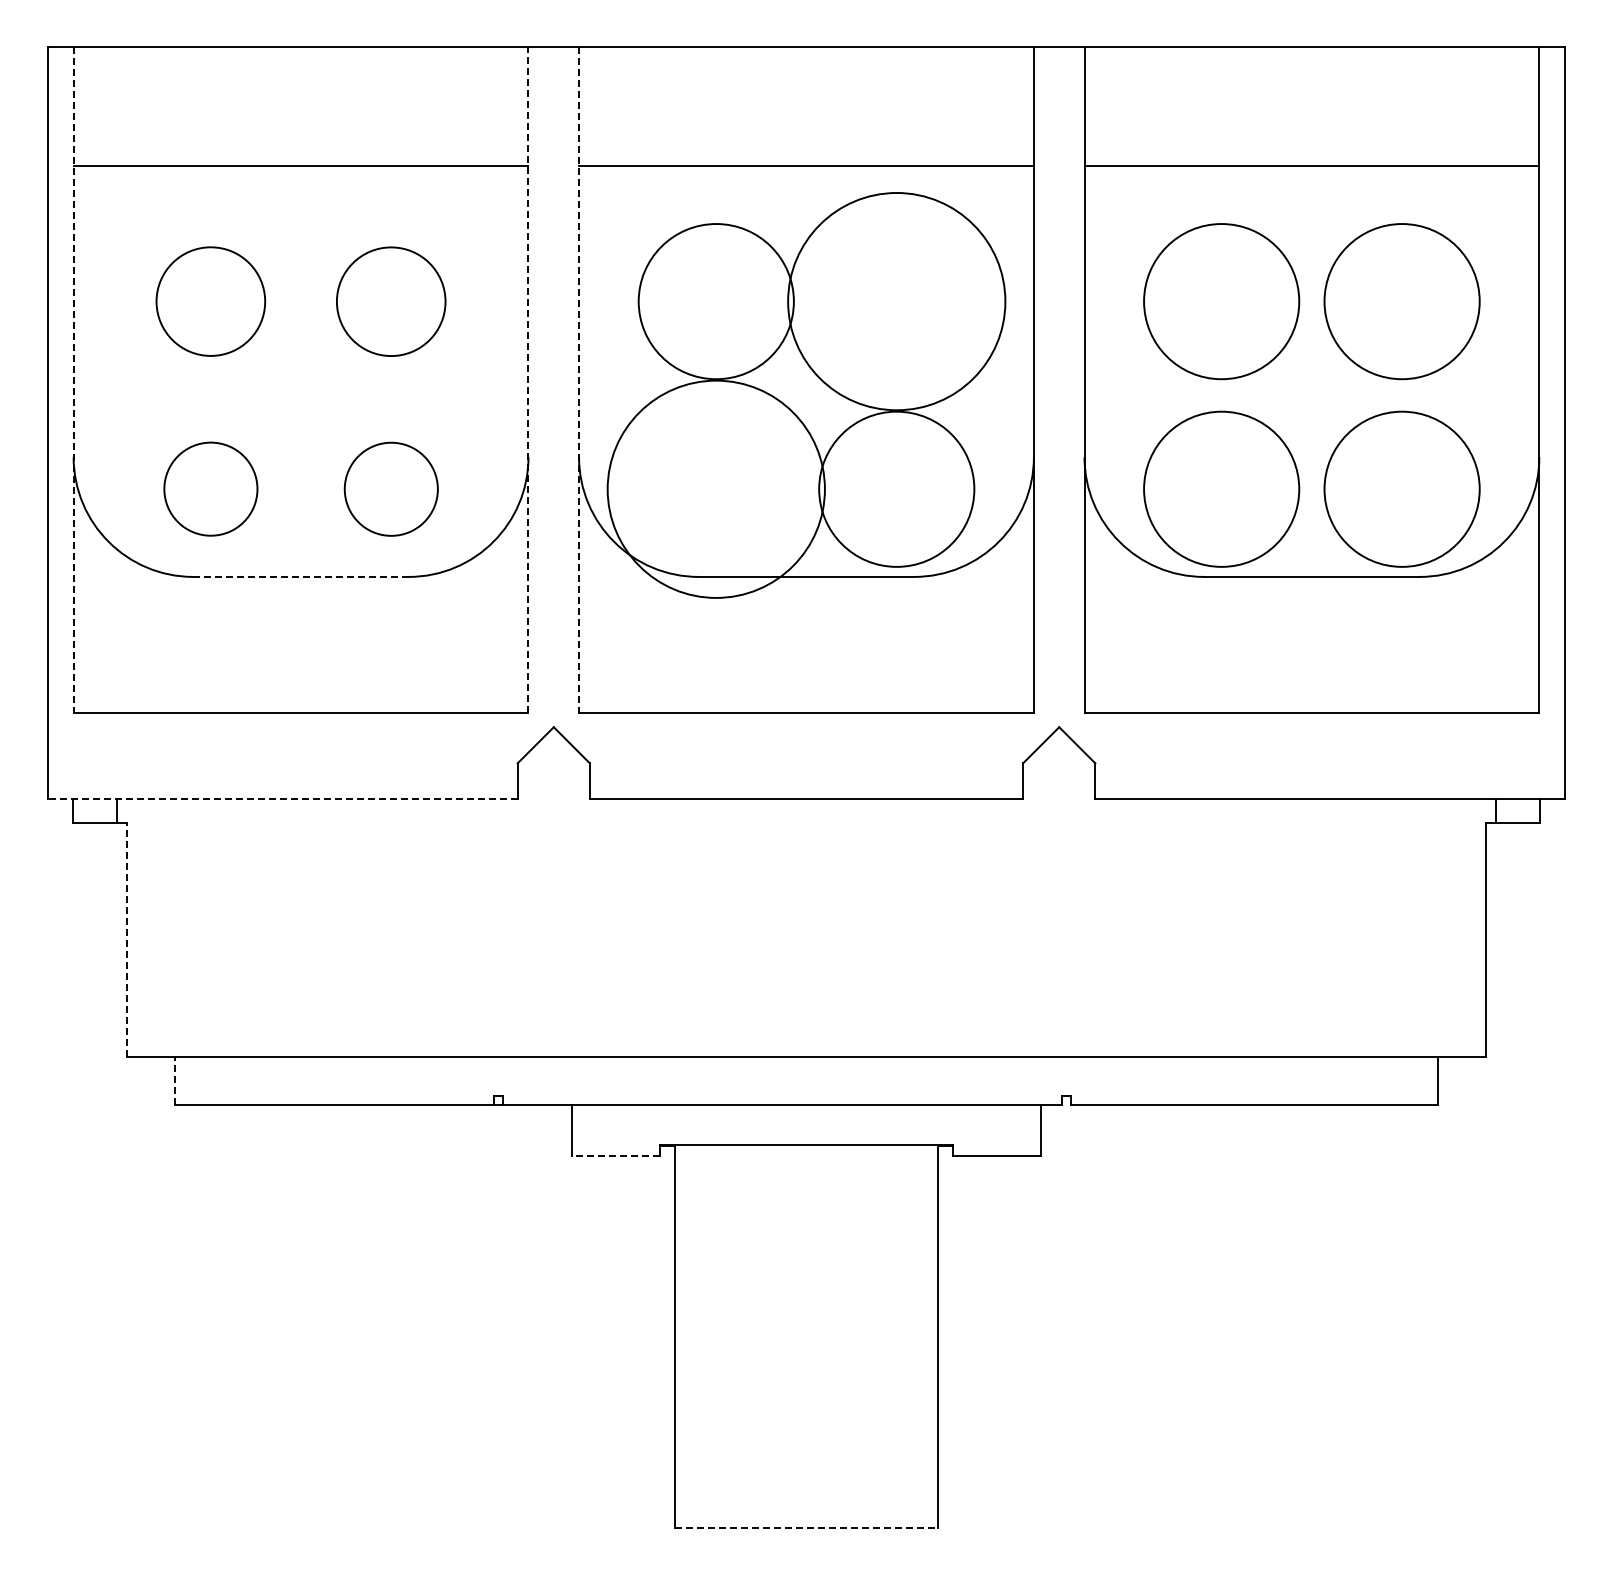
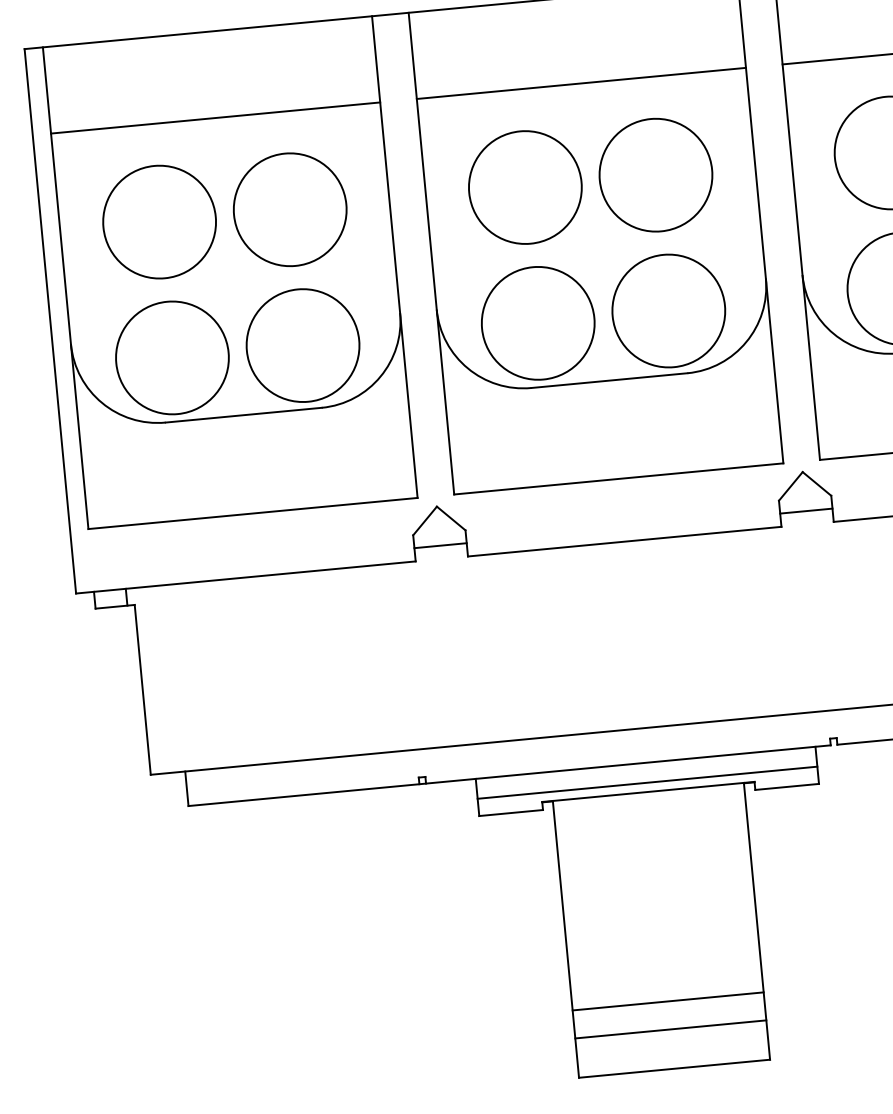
circle: (210, 301) -> (159, 222), size x1.43
circle: (390, 301) -> (289, 209), size x1.43
circle: (896, 301) -> (655, 175), size x0.71
line: (73, 379) -> (65, 287), dashed -> solid
line: (528, 379) -> (394, 256), dashed -> solid
line: (579, 379) -> (431, 253), dashed -> solid
circle: (210, 488) -> (172, 357), size x1.67
circle: (390, 488) -> (302, 345), size x1.67
circle: (715, 488) -> (537, 322), size x0.71
line: (301, 576) -> (244, 414), dashed -> solid
line: (553, 781) -> (440, 545), added
line: (1059, 781) -> (806, 511), added
line: (283, 799) -> (246, 577), dashed -> solid
line: (127, 939) -> (142, 689), dashed -> solid
line: (174, 1081) -> (186, 788), dashed -> solid
line: (806, 1132) -> (647, 782), added
line: (615, 1156) -> (510, 813), dashed -> solid
line: (806, 1434) -> (668, 1001), added
line: (806, 1473) -> (670, 1029), added
line: (806, 1527) -> (674, 1068), dashed -> solid

